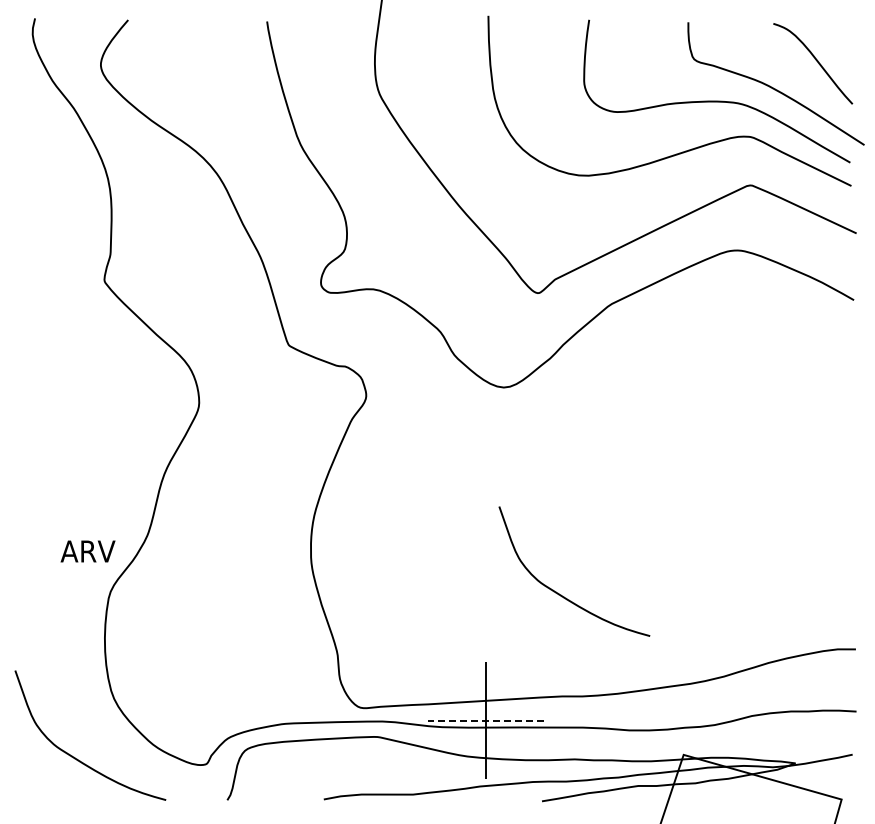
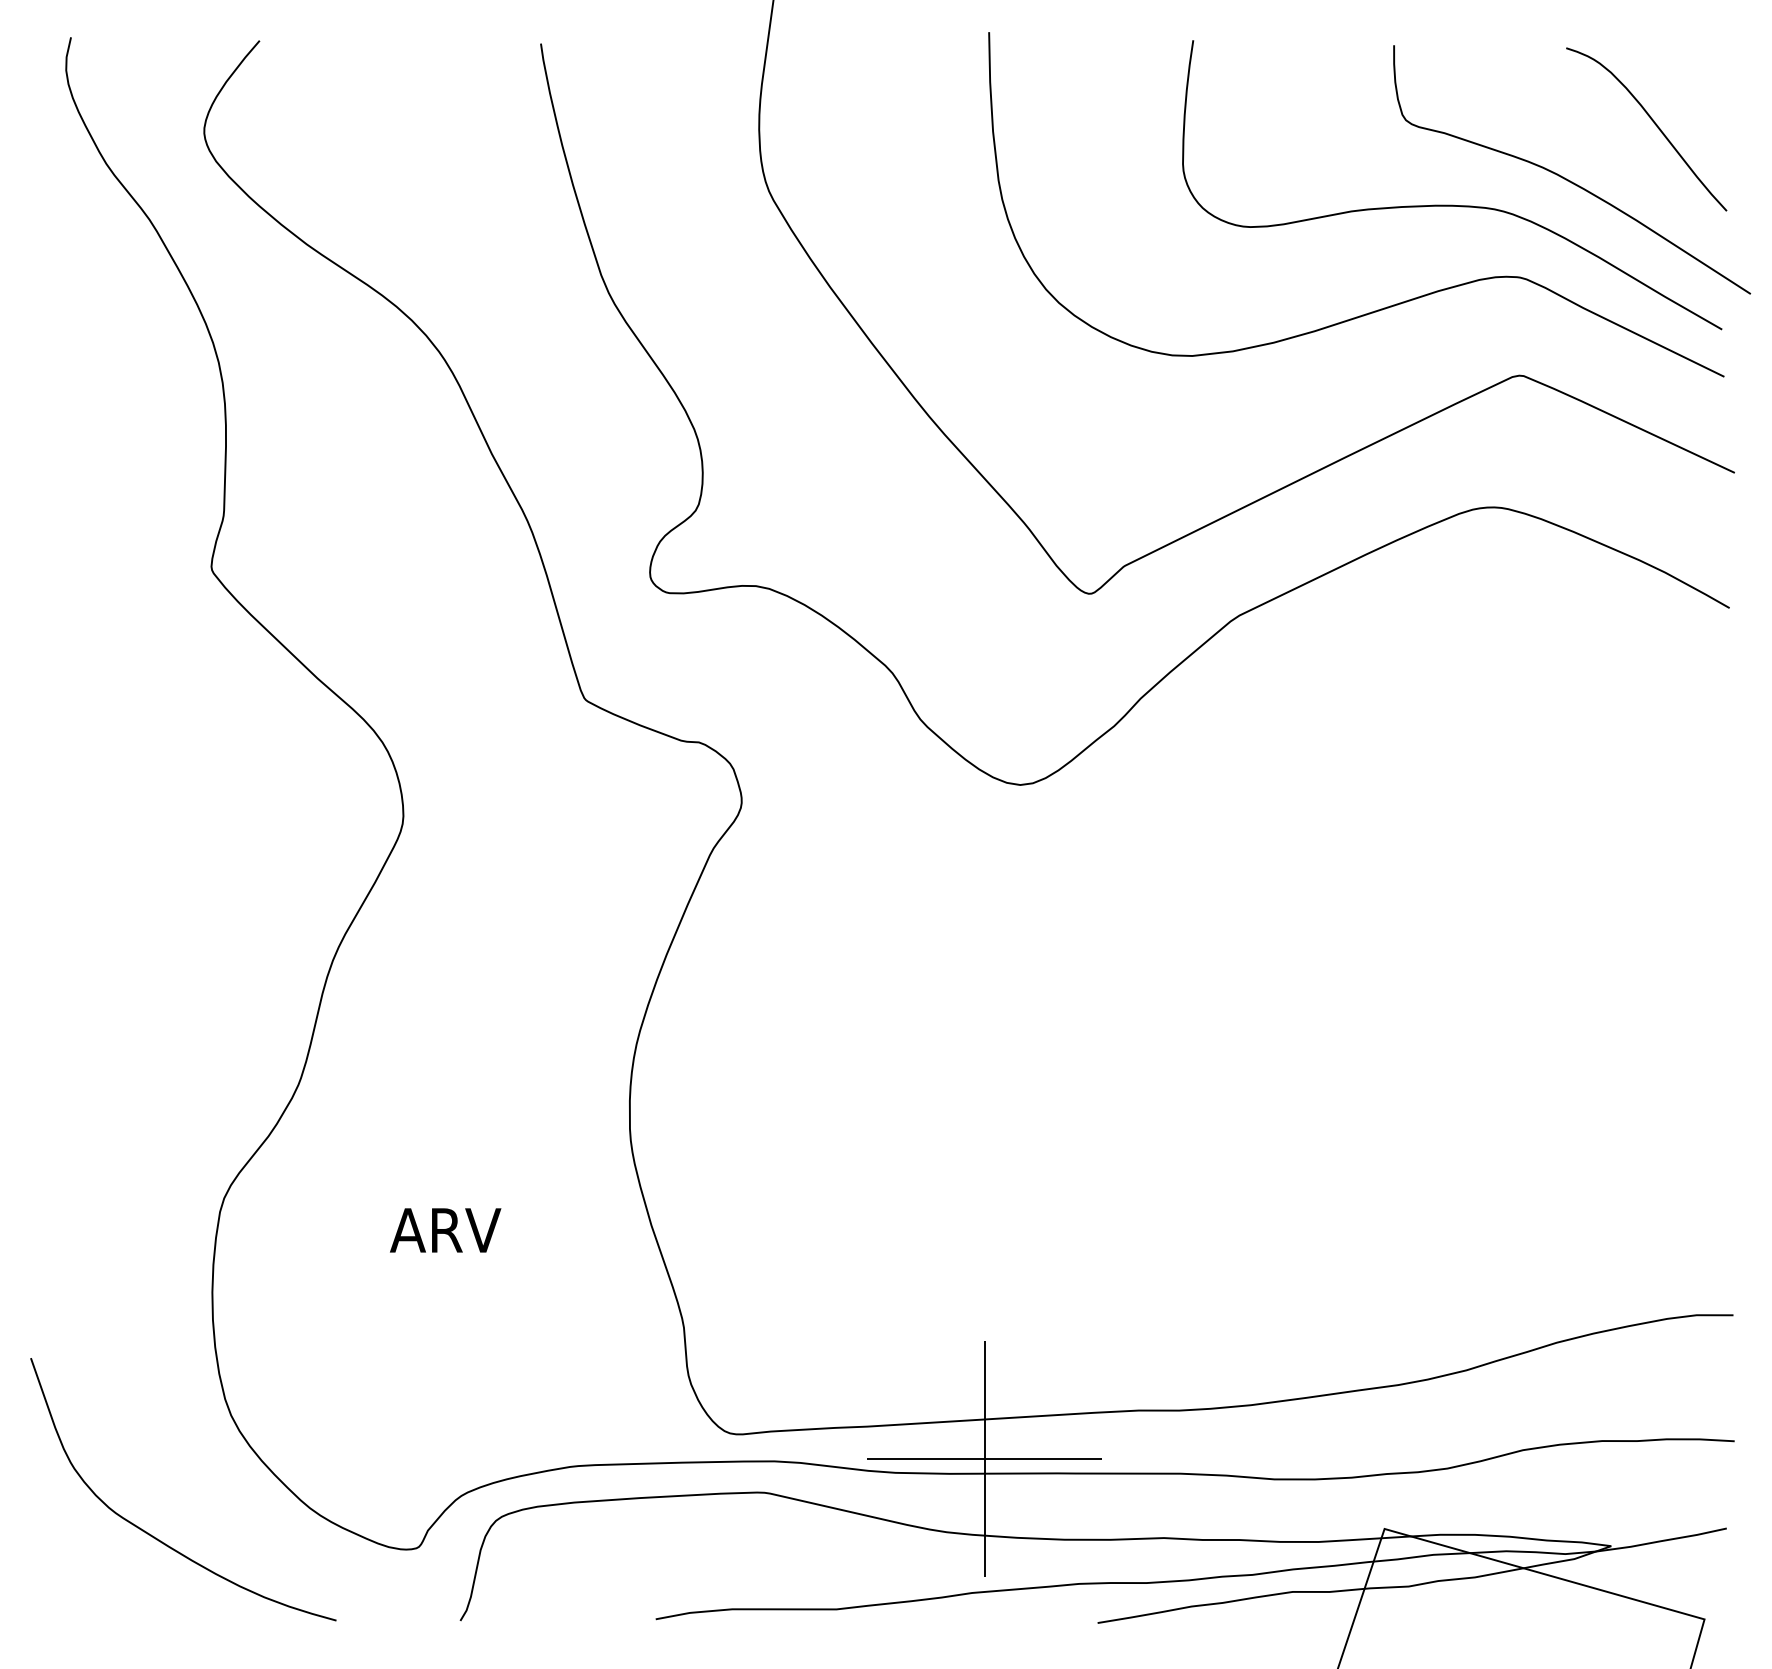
text: (87, 551) -> (444, 1230), moved
curve: (561, 594) -> (1137, 1204), removed
line: (485, 720) -> (983, 1459), dashed -> solid

